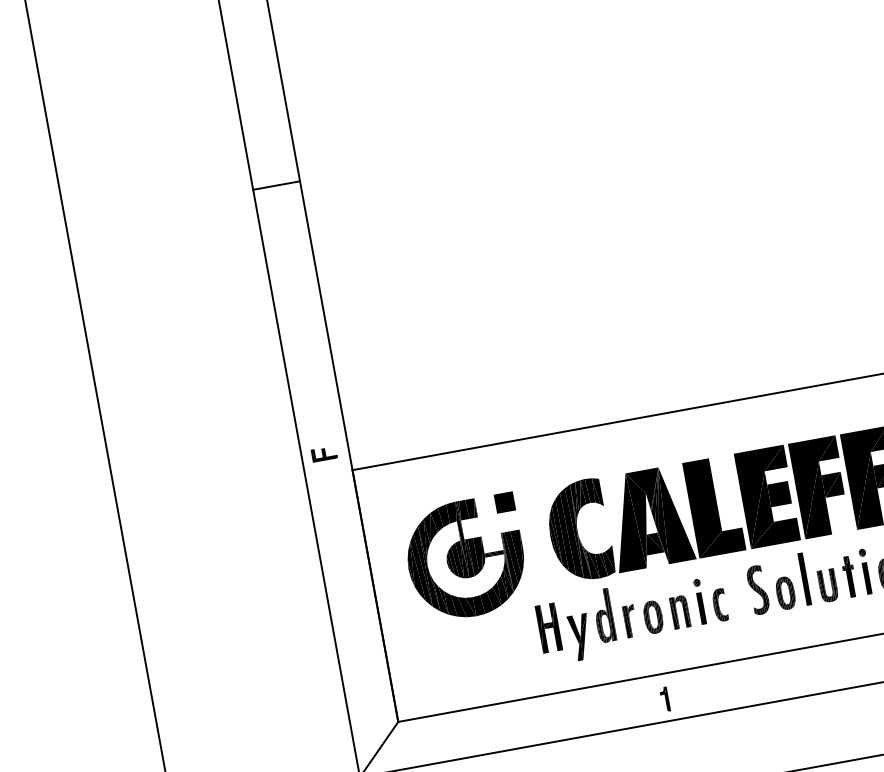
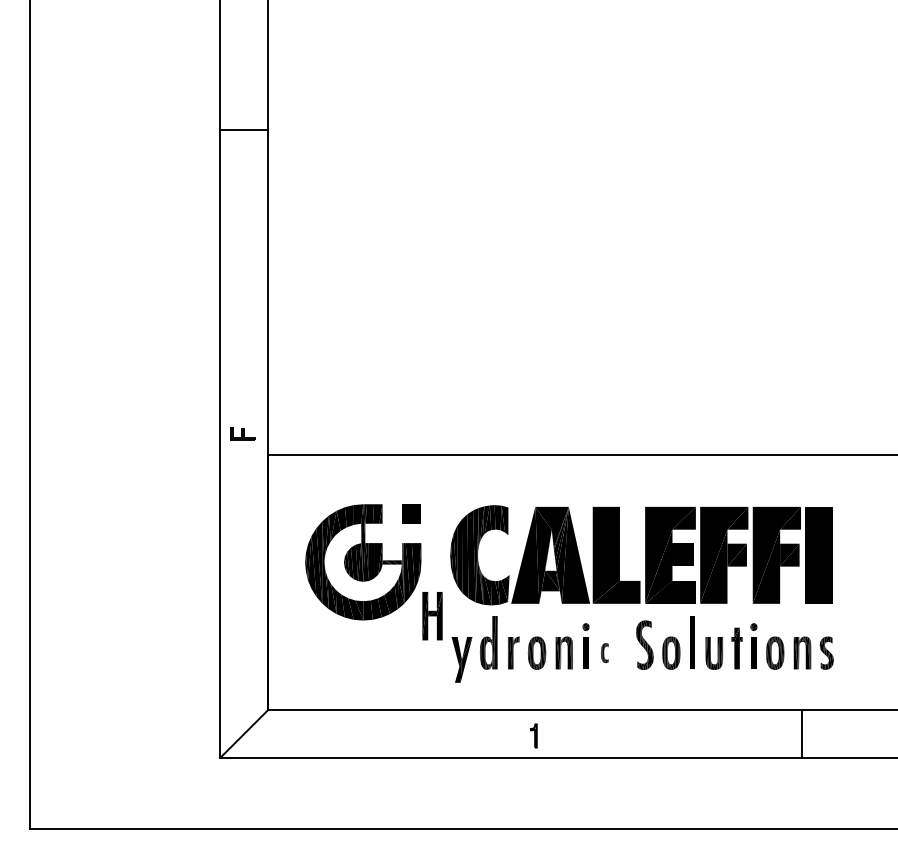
line: (276, 185) -> (243, 129), moved
part: (719, 604) -> (604, 652), size x0.6
part: (548, 628) -> (432, 616), moved

